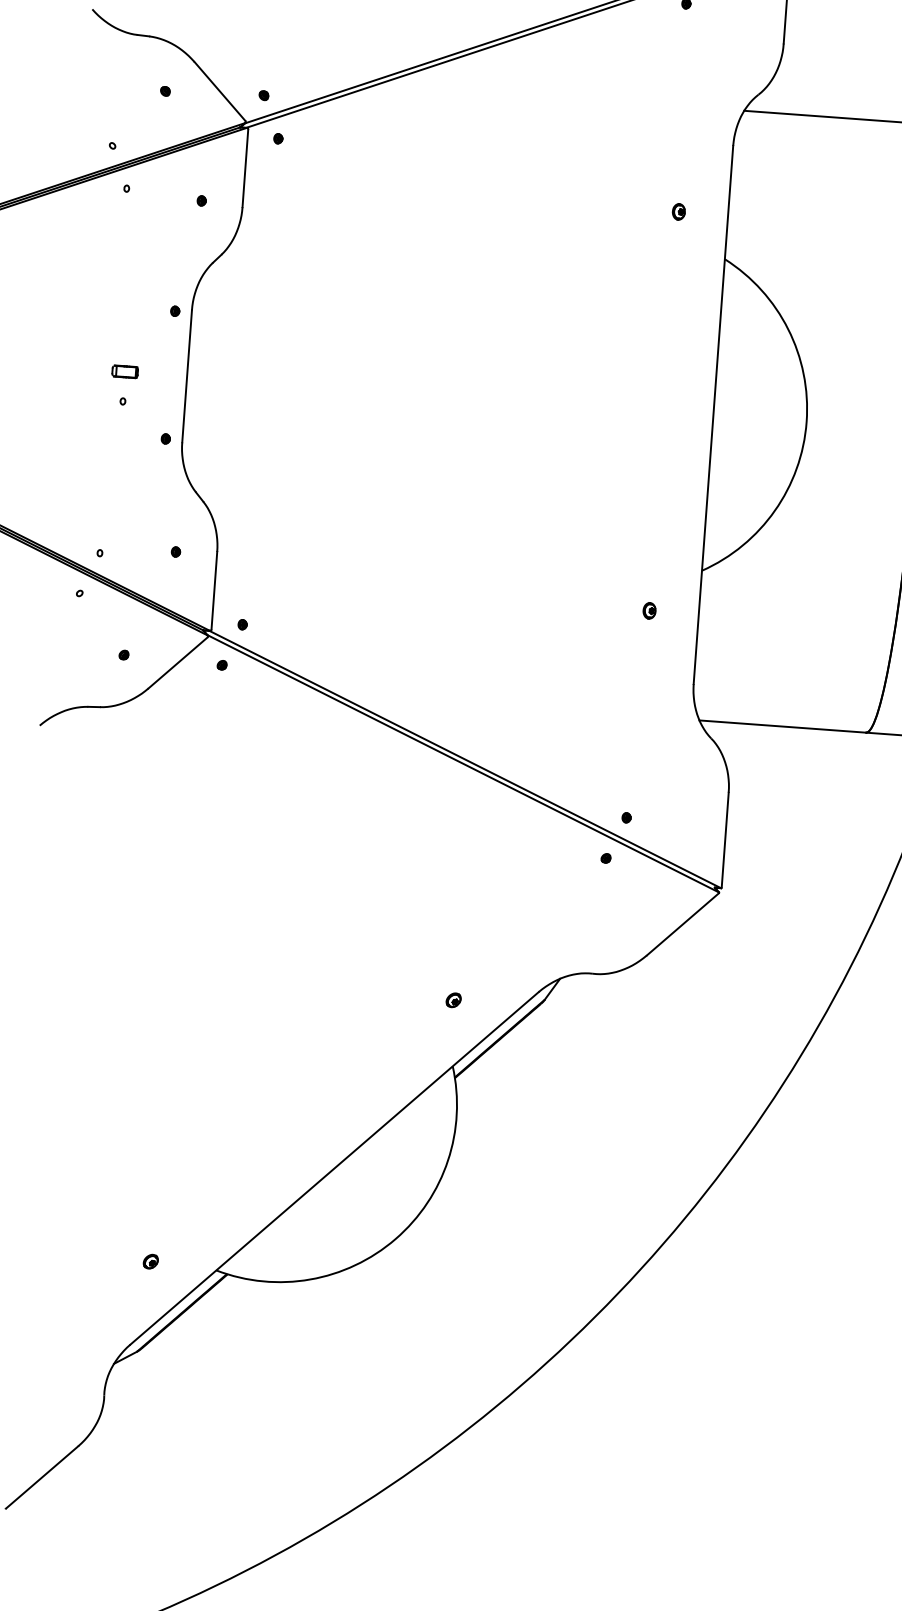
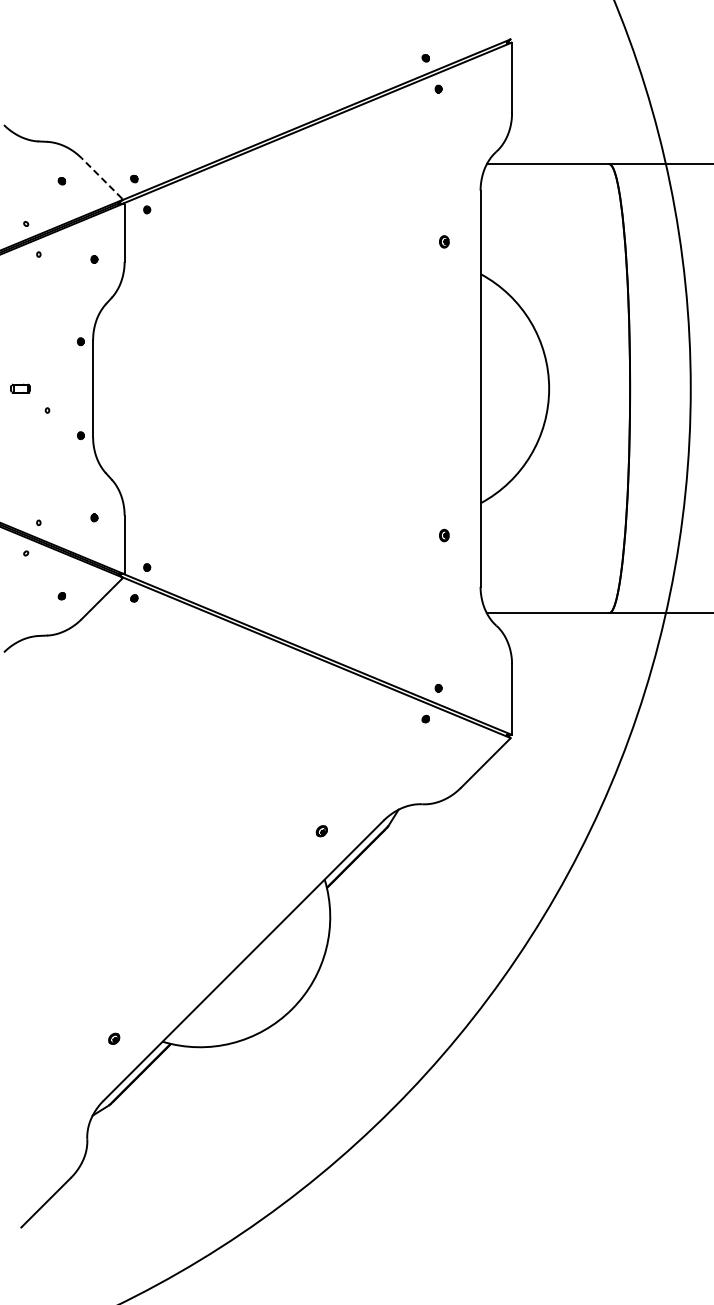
line: (219, 91) -> (101, 178), solid -> dashed
part: (125, 371) -> (20, 388), moved

